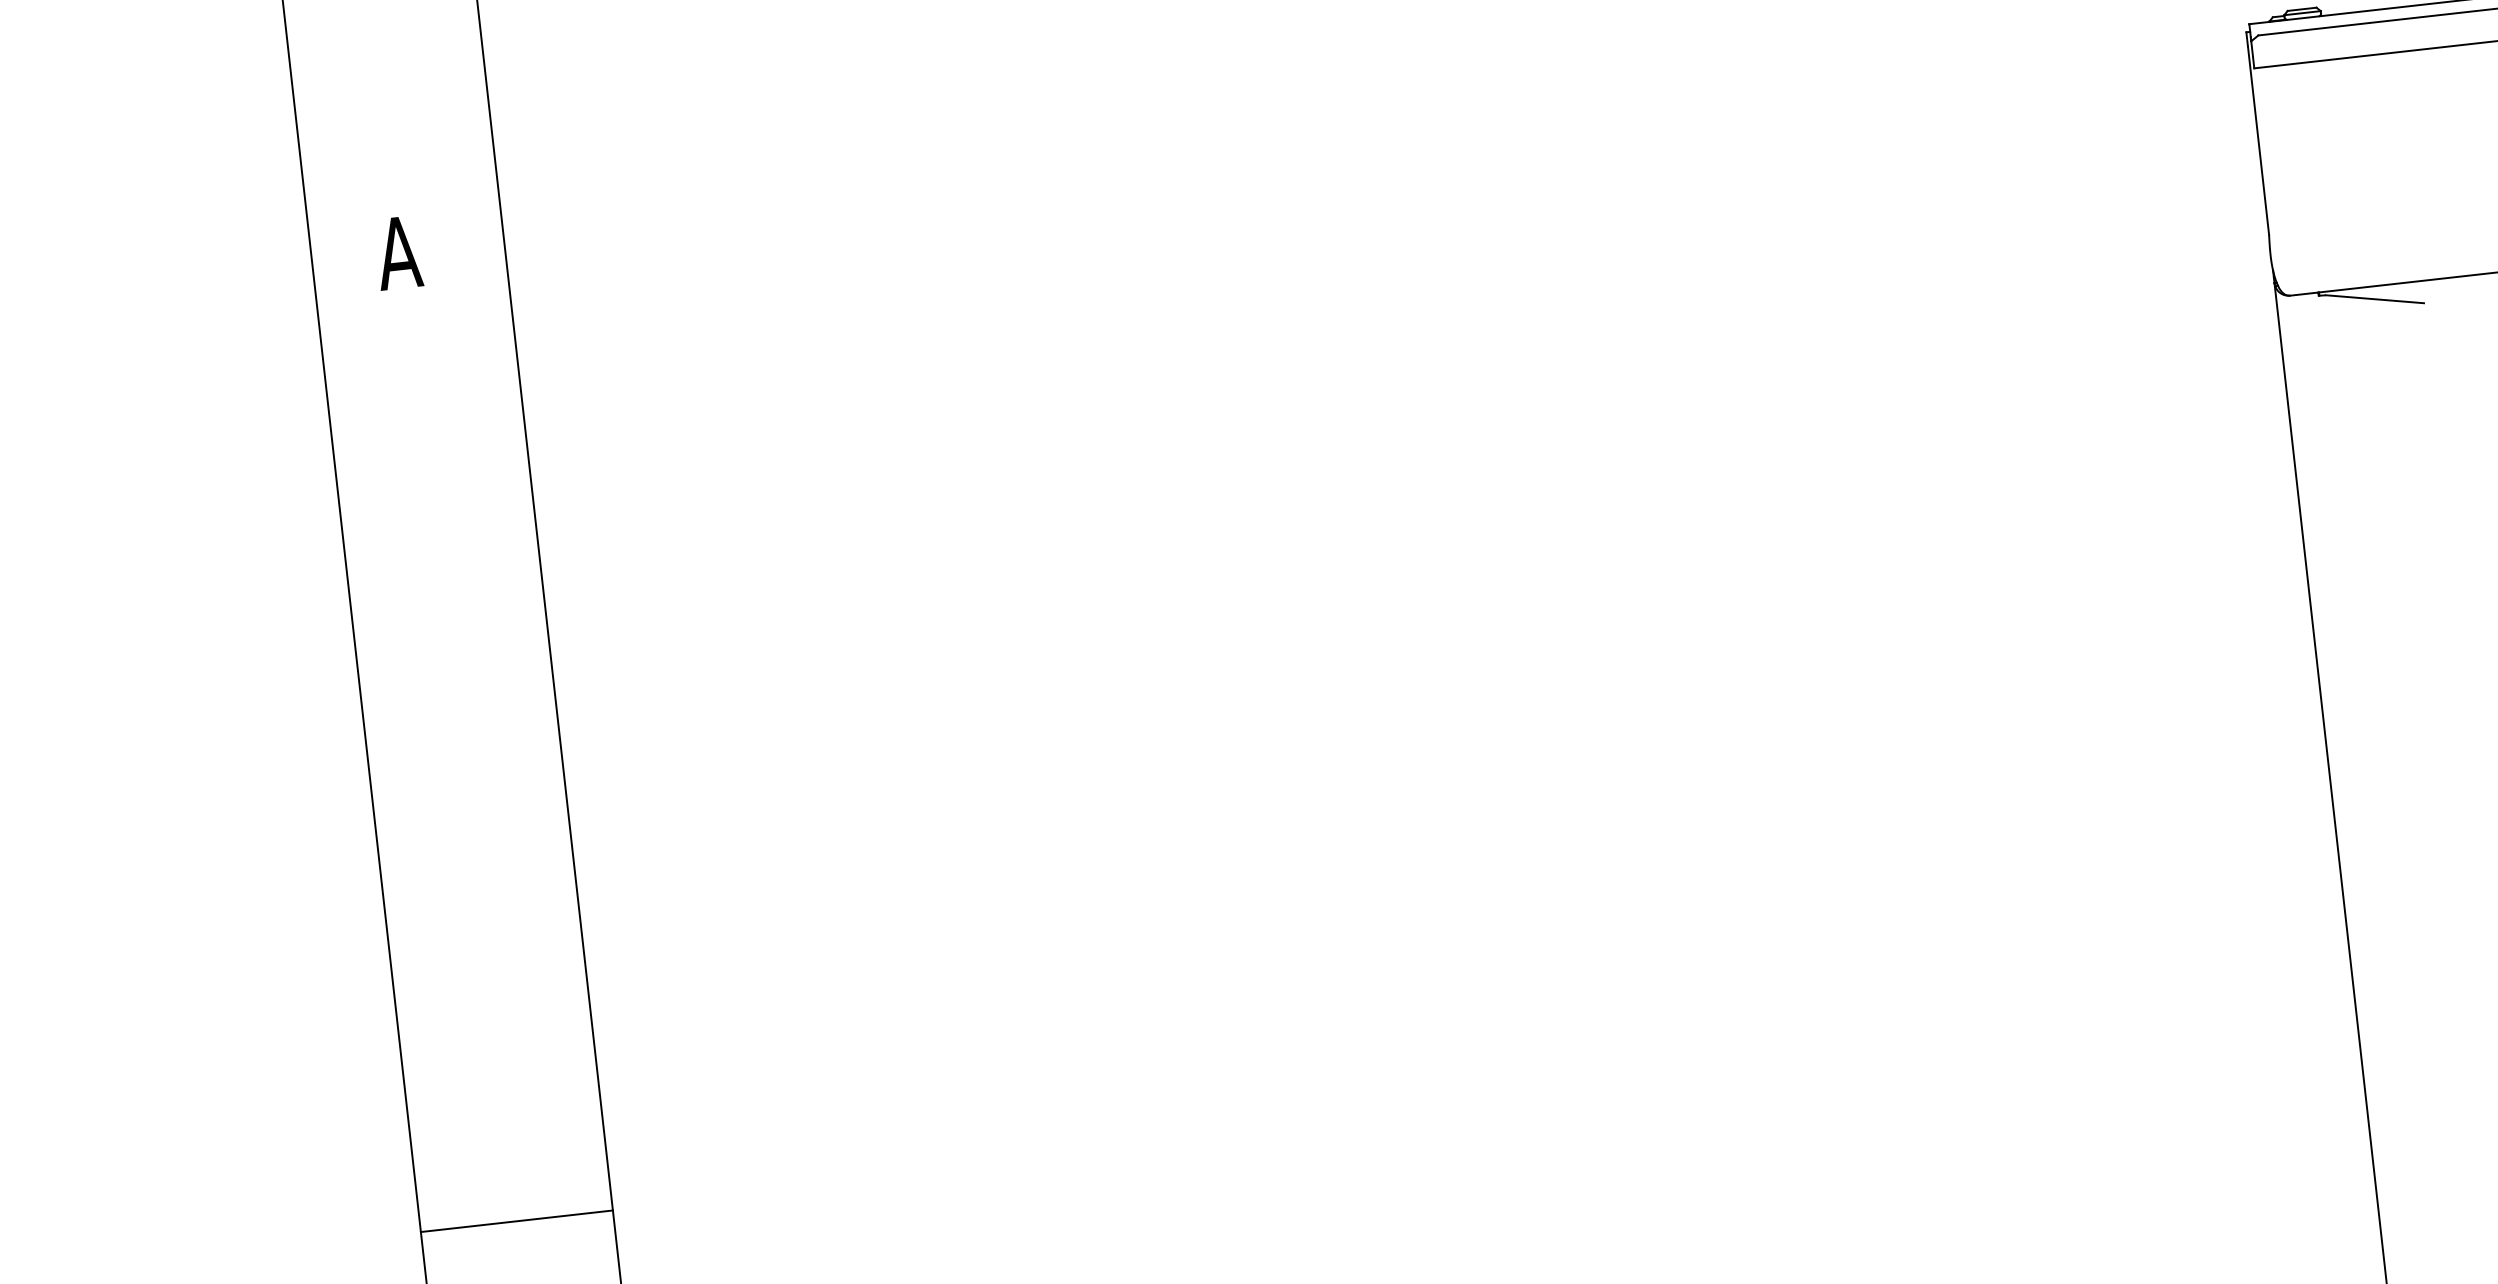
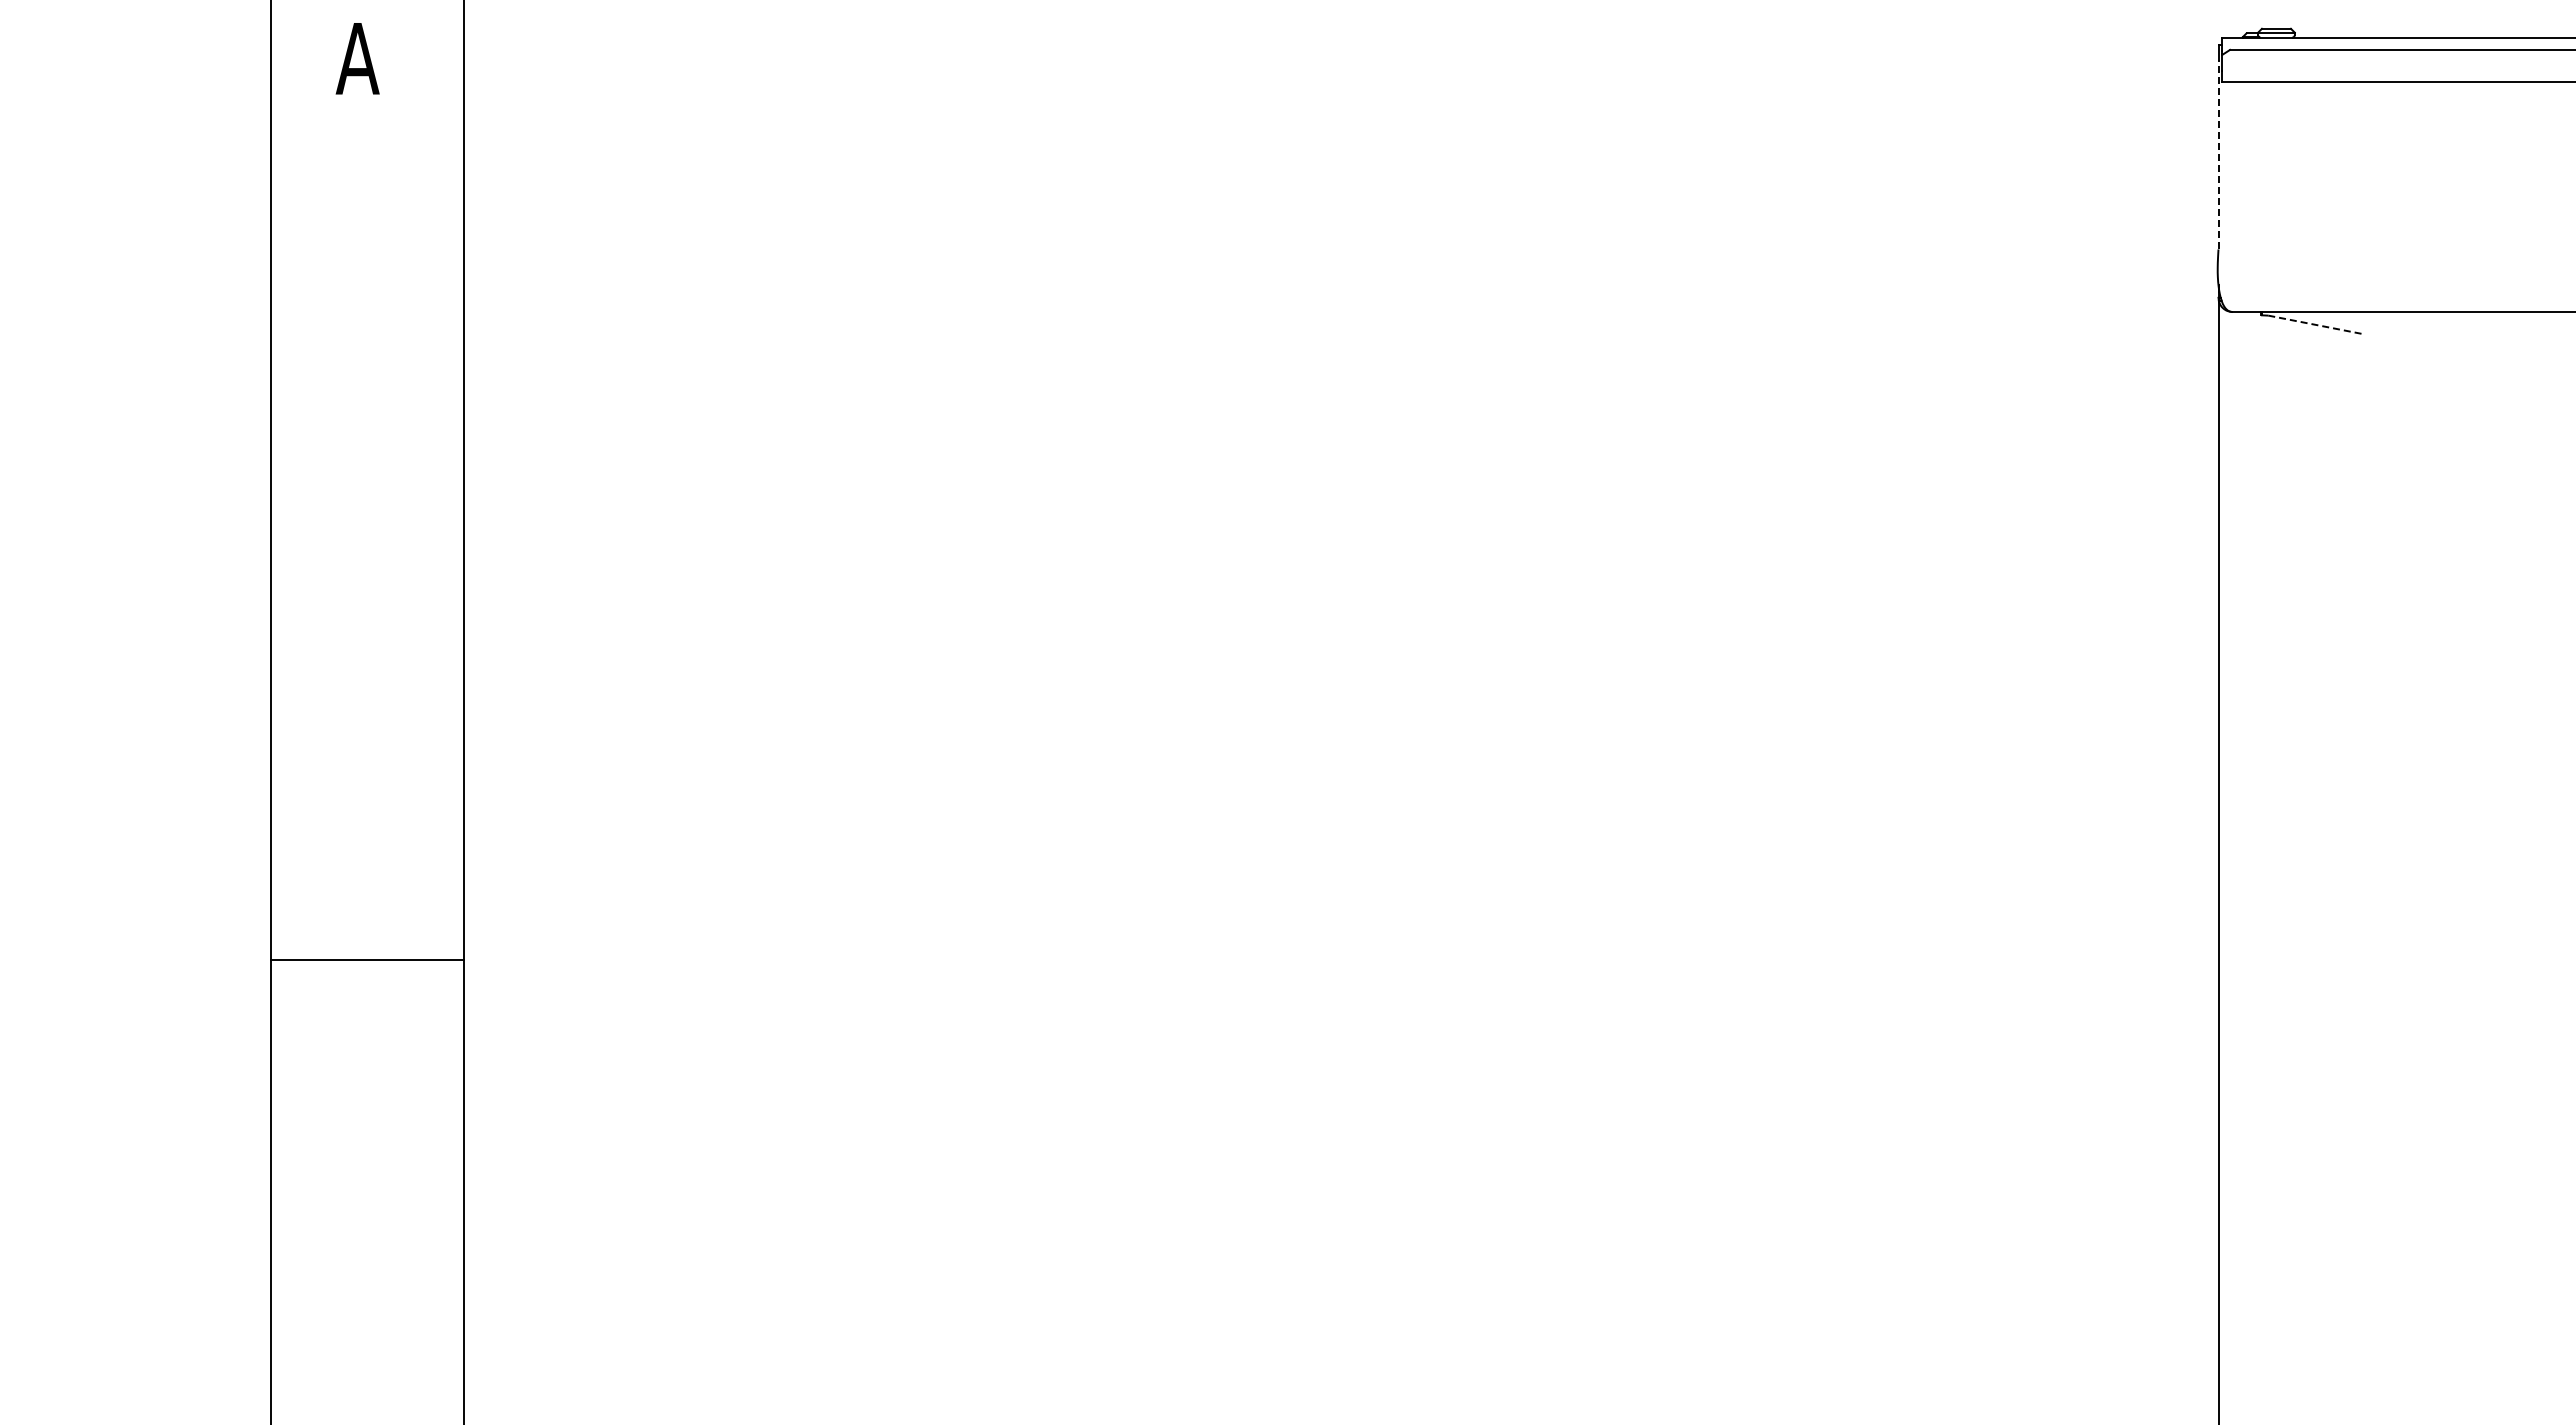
line: (2258, 140) -> (2218, 154), solid -> dashed
line: (2375, 299) -> (2317, 325), solid -> dashed
line: (516, 1221) -> (366, 960), moved

